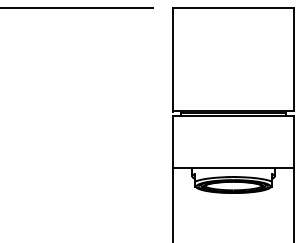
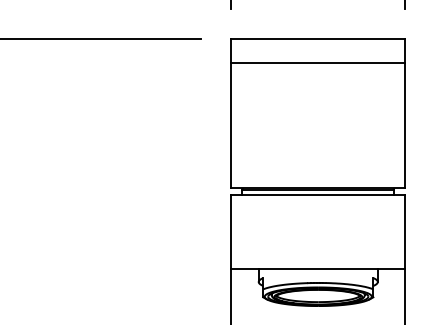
line: (233, 25) -> (318, 63), added

